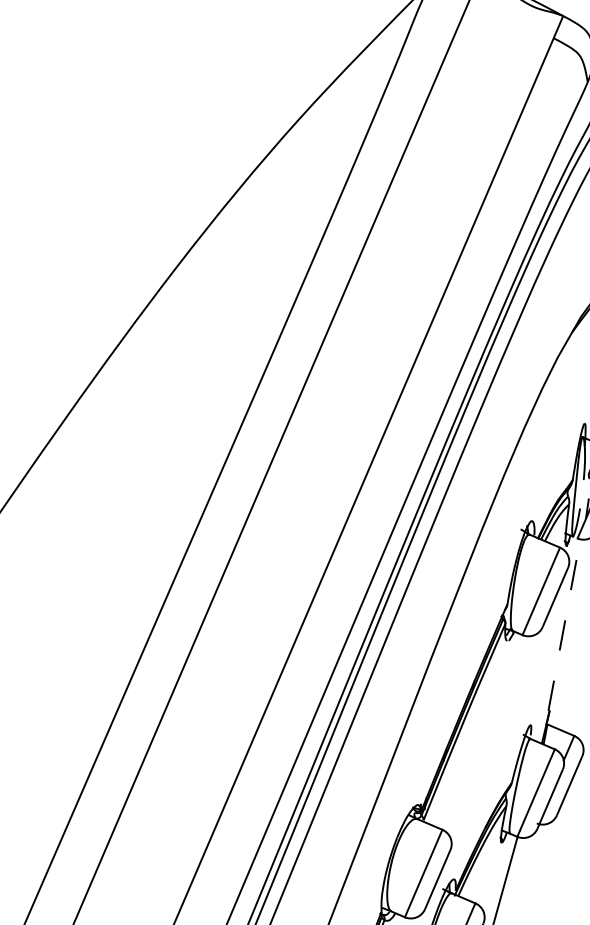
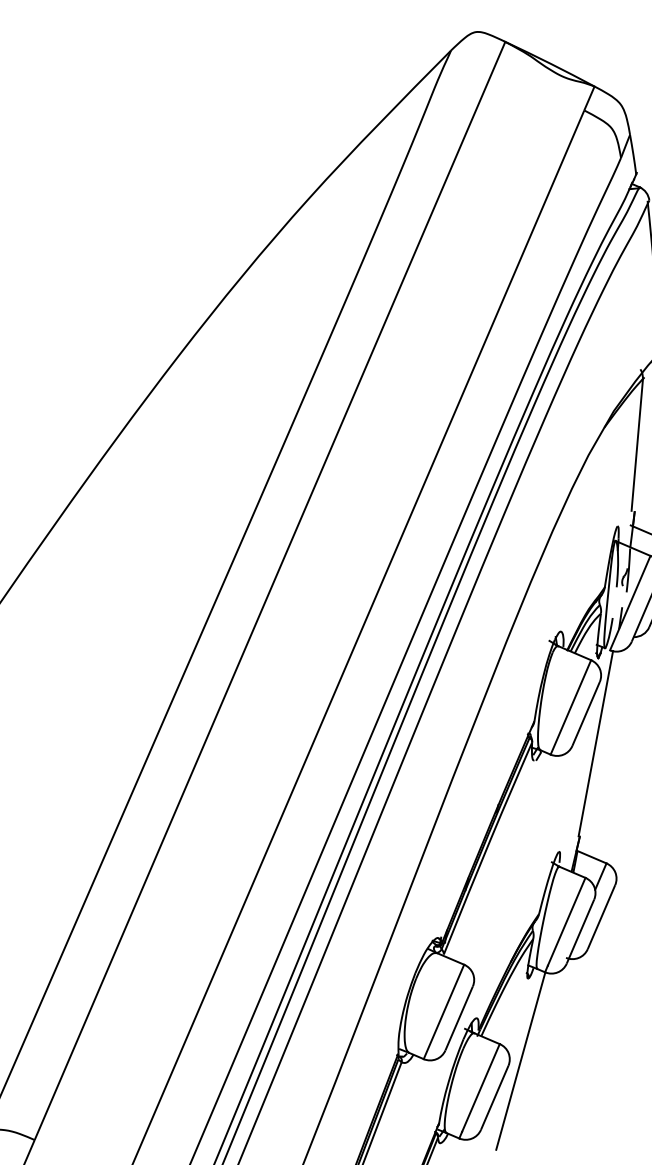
line: (564, 624) -> (595, 743), dashed -> solid

